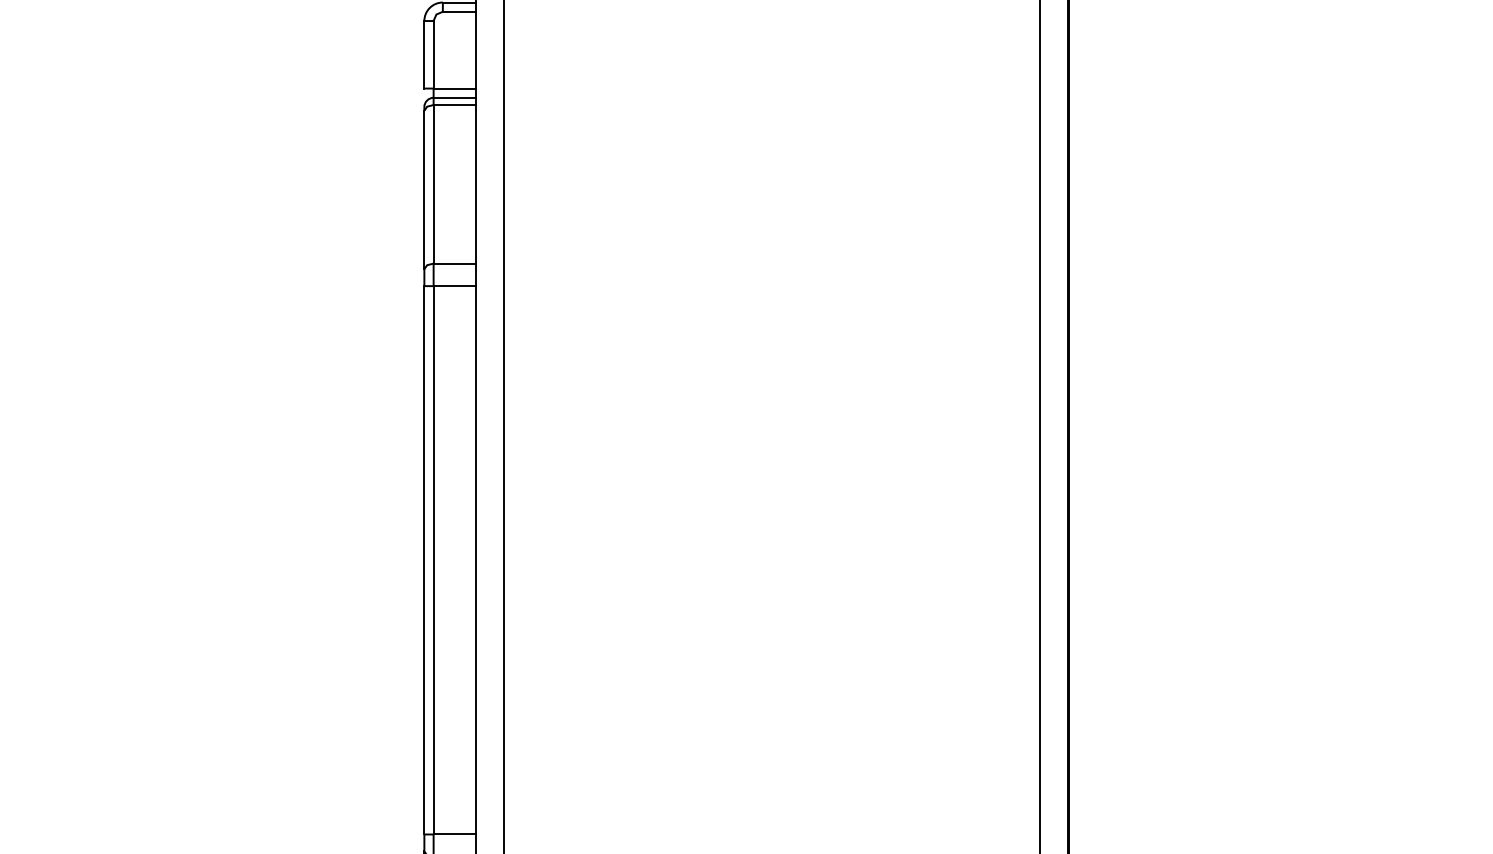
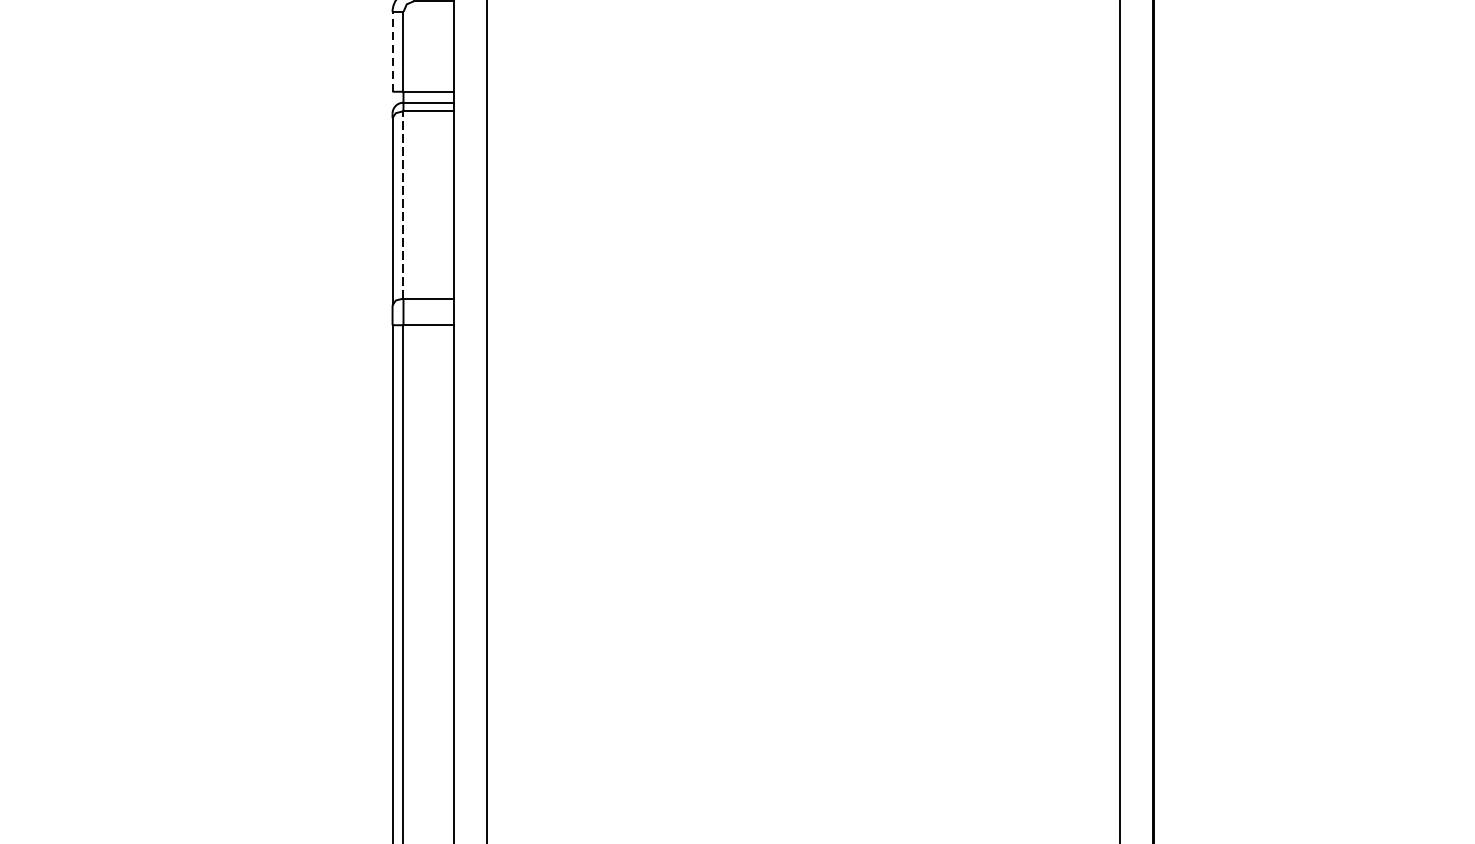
line: (424, 54) -> (392, 51), solid -> dashed
line: (433, 183) -> (403, 203), solid -> dashed

